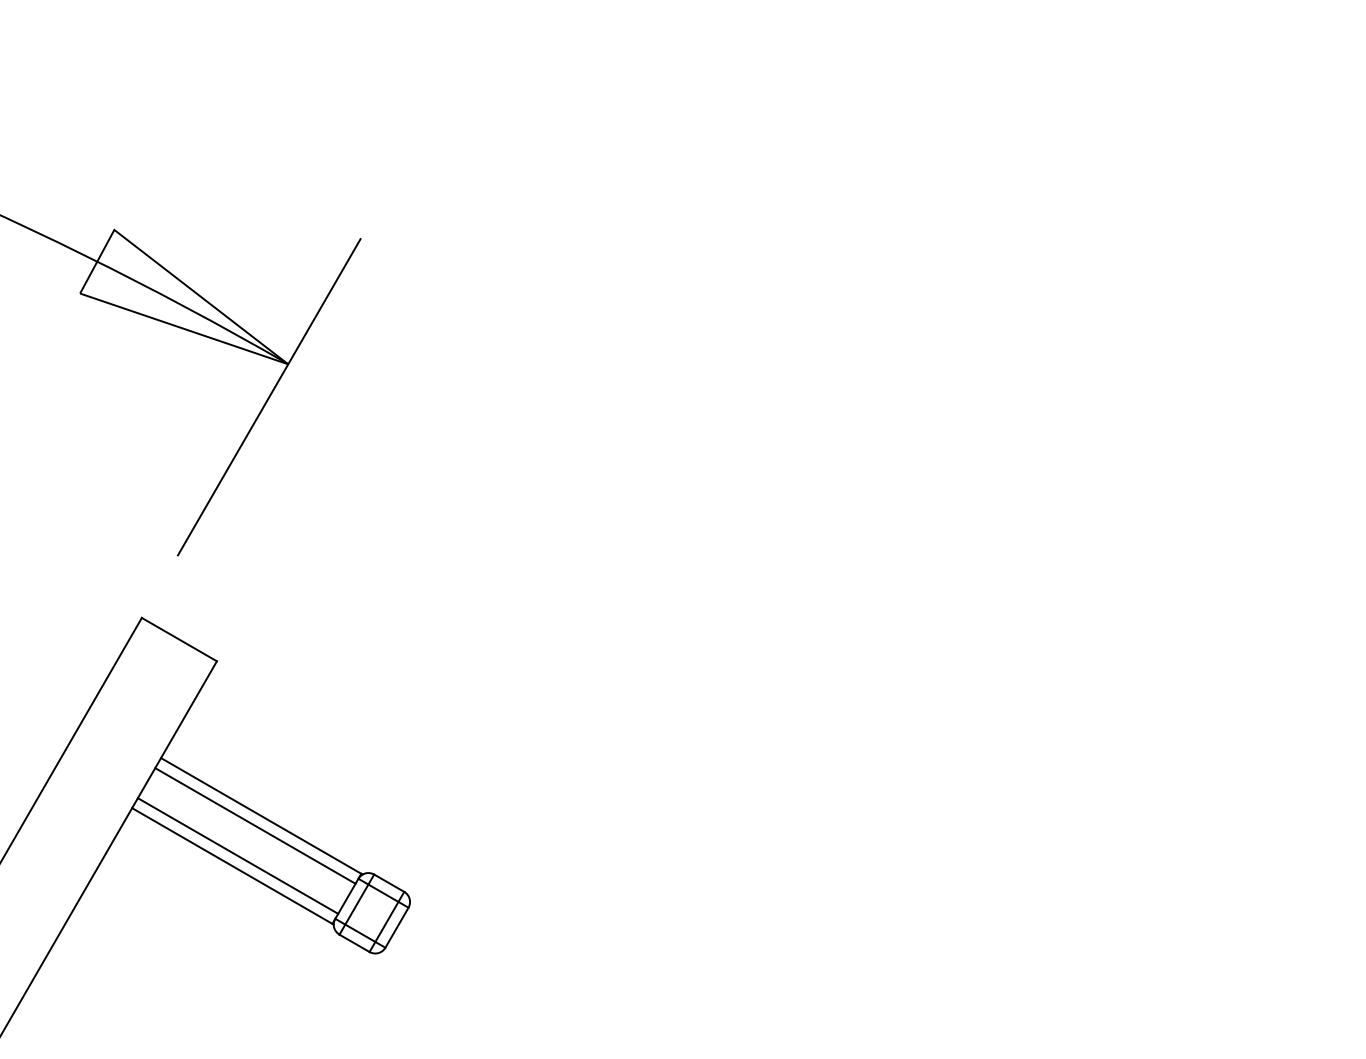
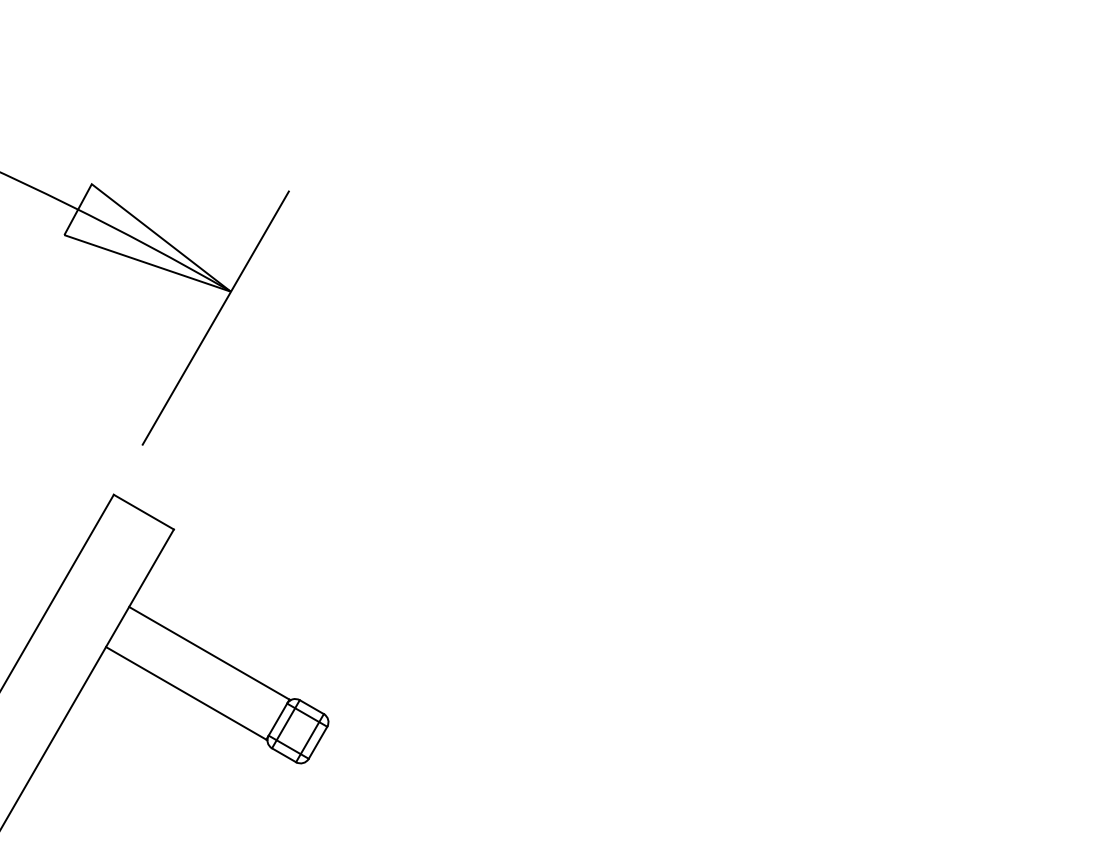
line: (255, 825) -> (204, 660), removed
line: (237, 855) -> (190, 684), removed

